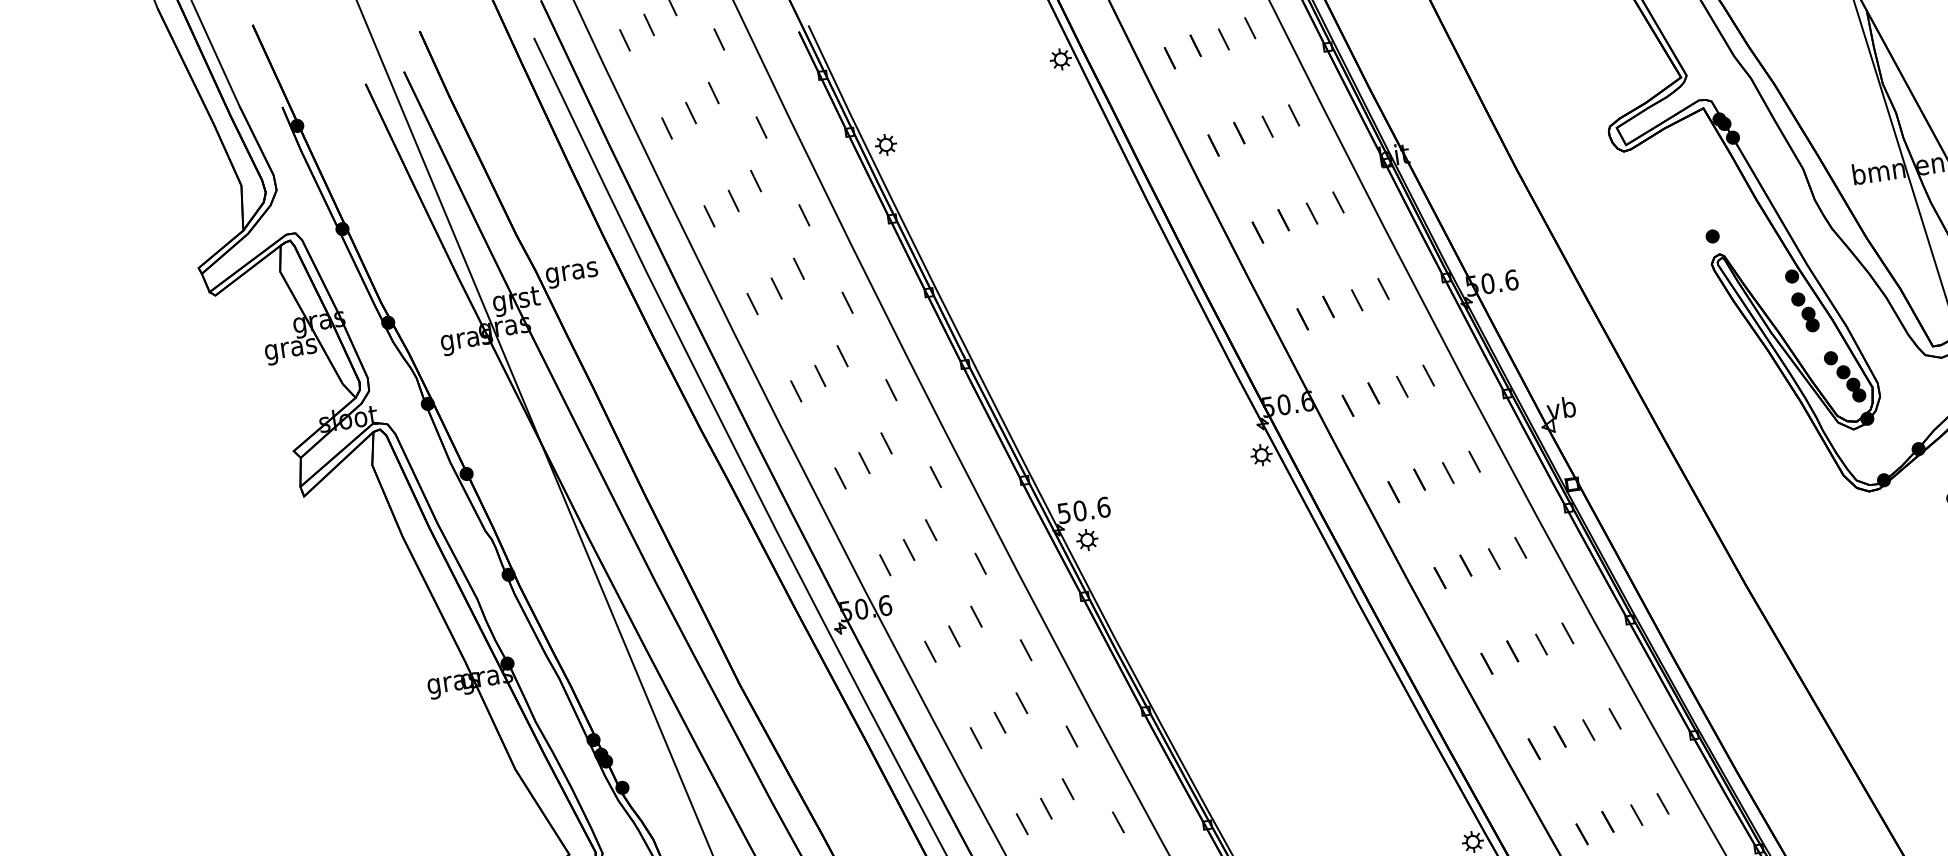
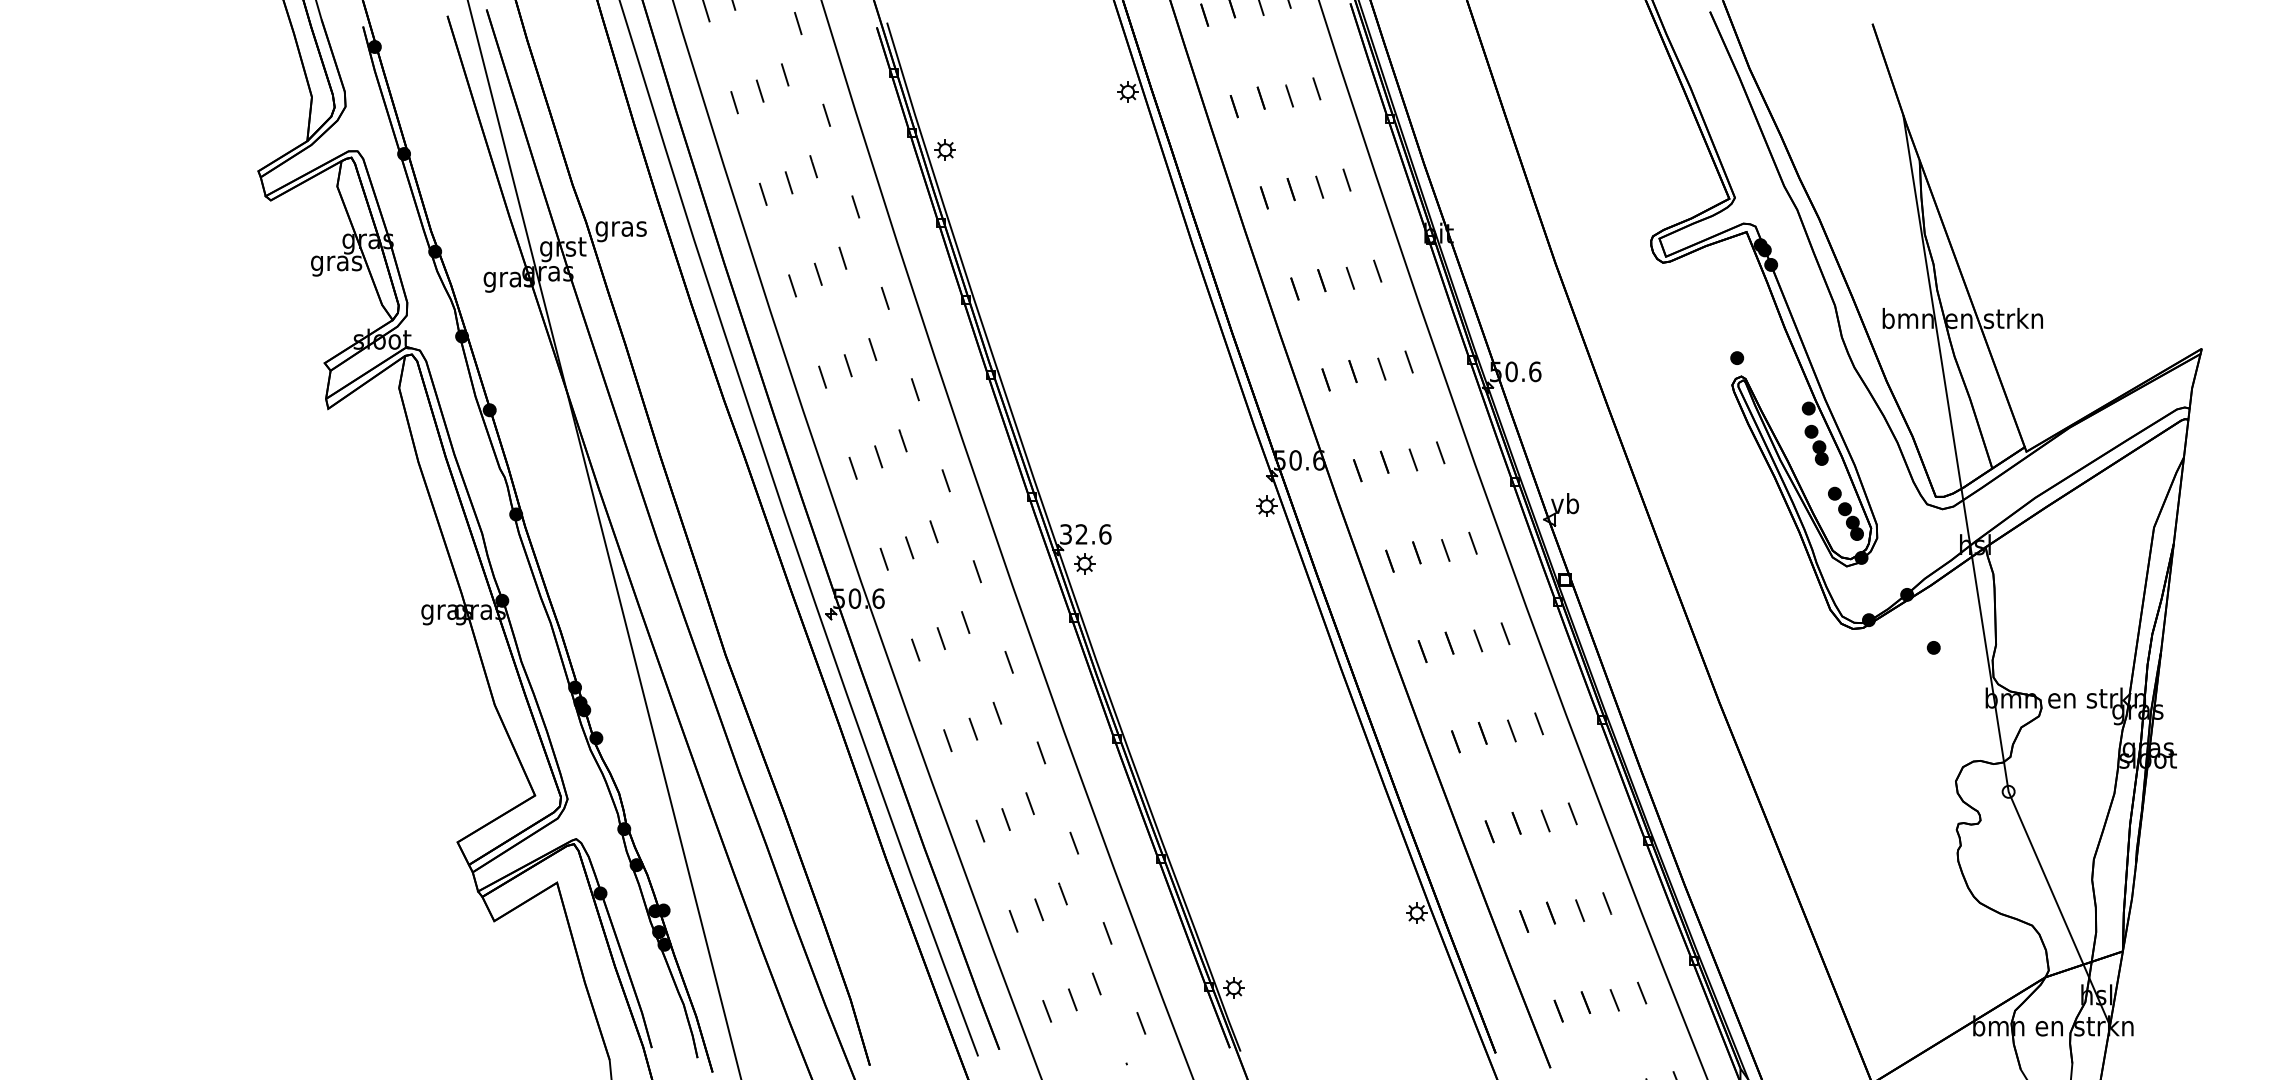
text: (1071, 512) -> (1073, 534), 50.6 -> 32.6

